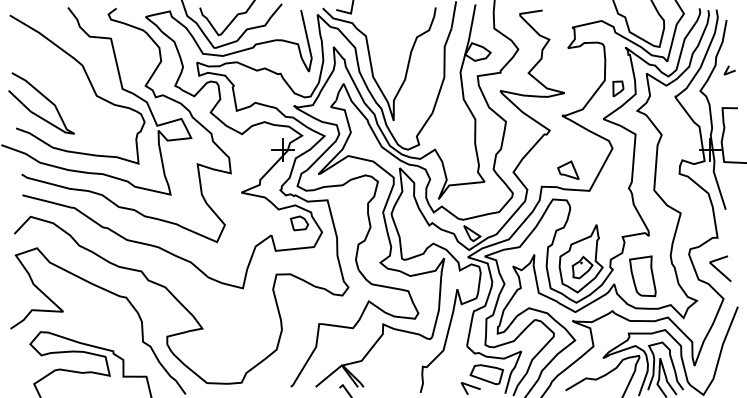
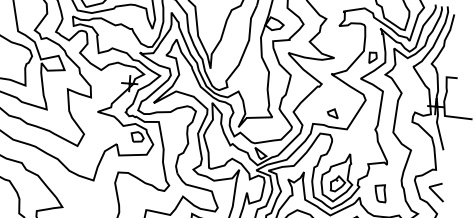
line: (729, 71) -> (453, 51), removed
part: (568, 170) -> (333, 113), size x0.7
part: (642, 276) -> (380, 193), size x0.6

